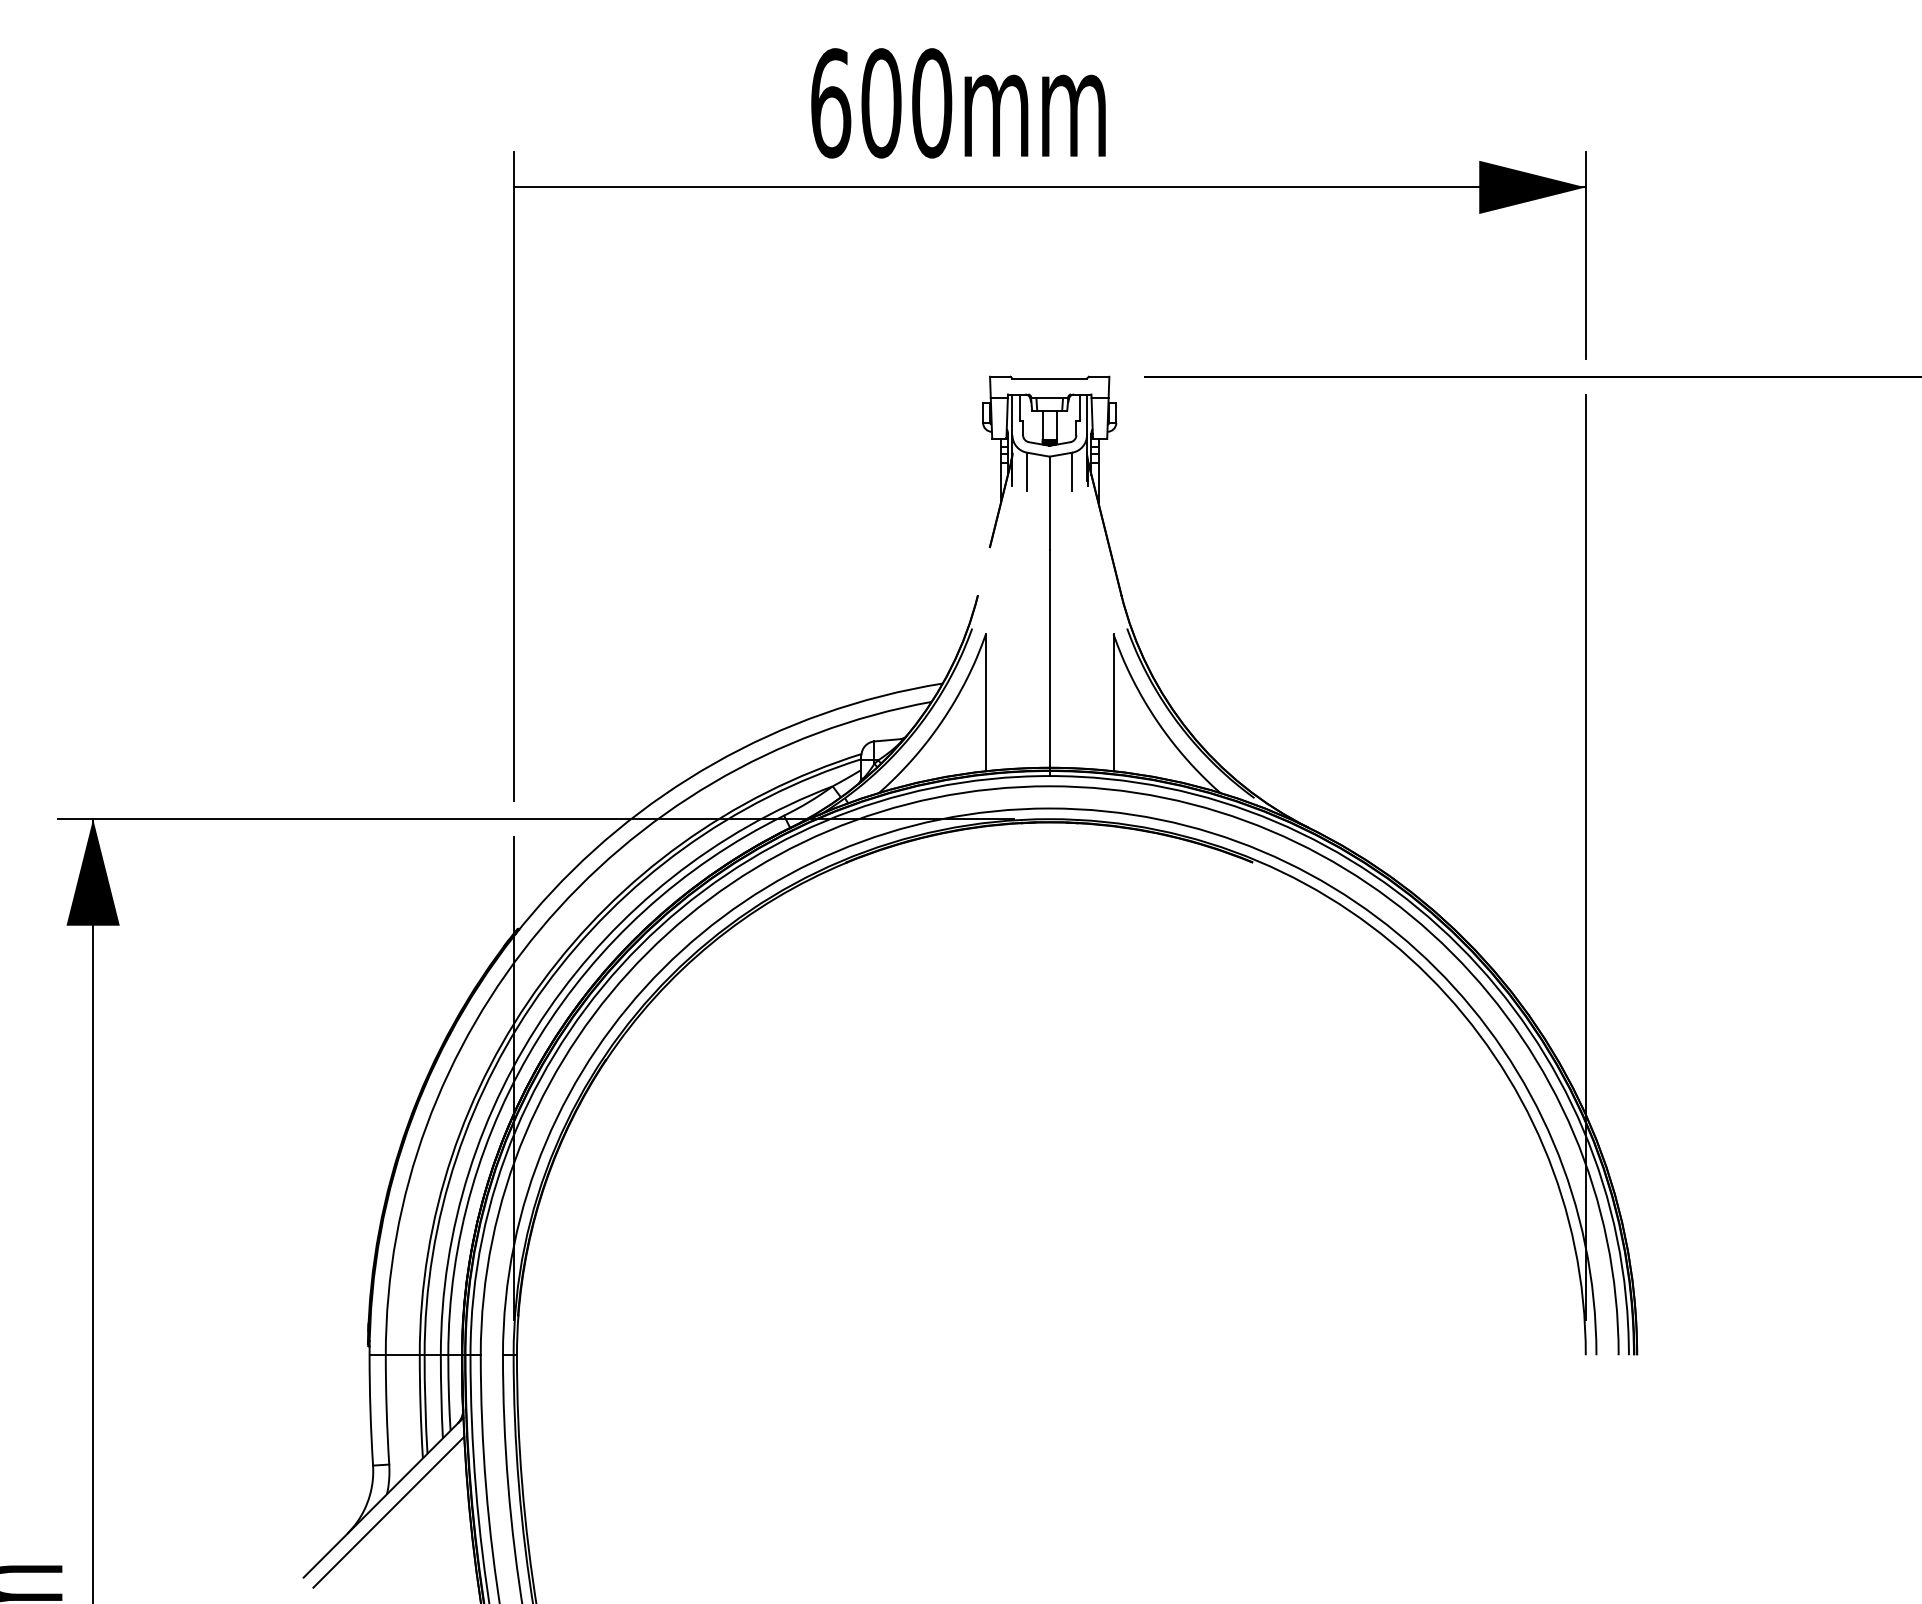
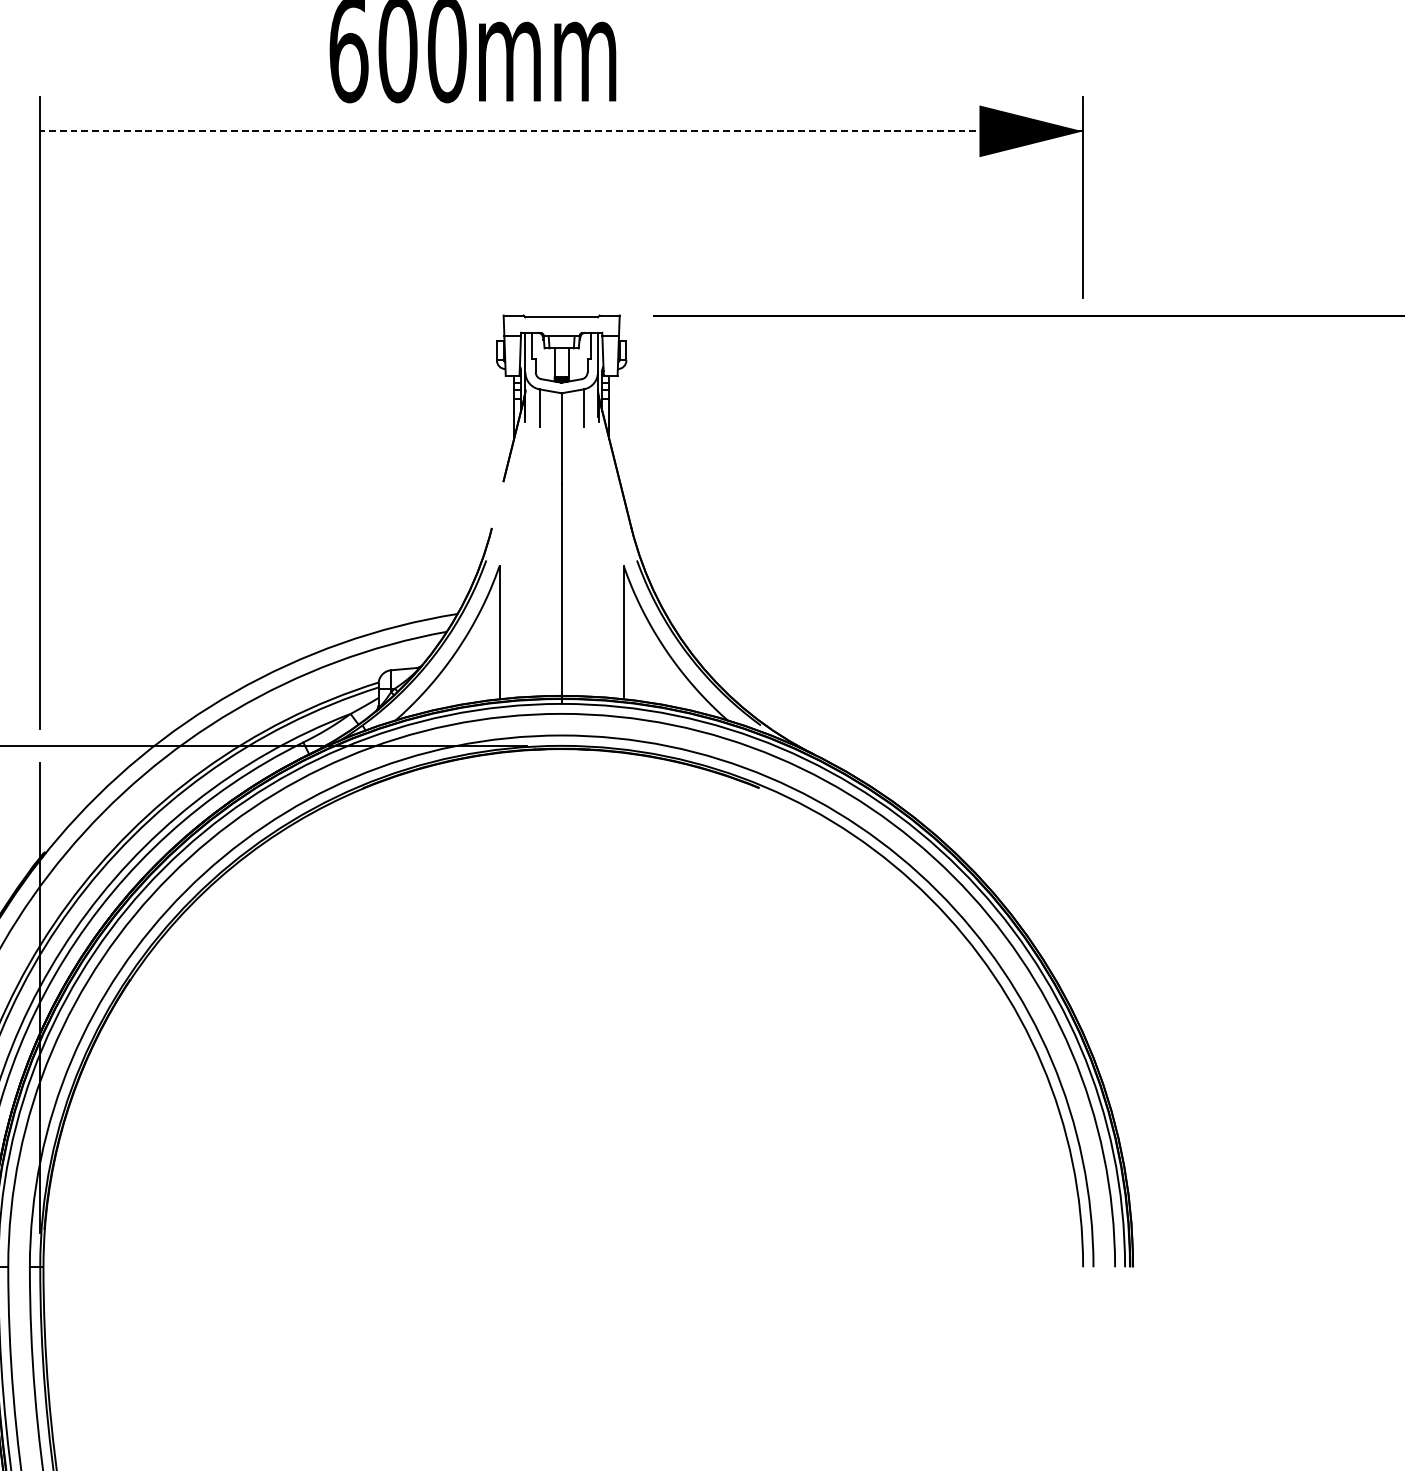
line: (1049, 187) -> (561, 131), solid -> dashed
line: (1585, 856) -> (1082, 782), removed

